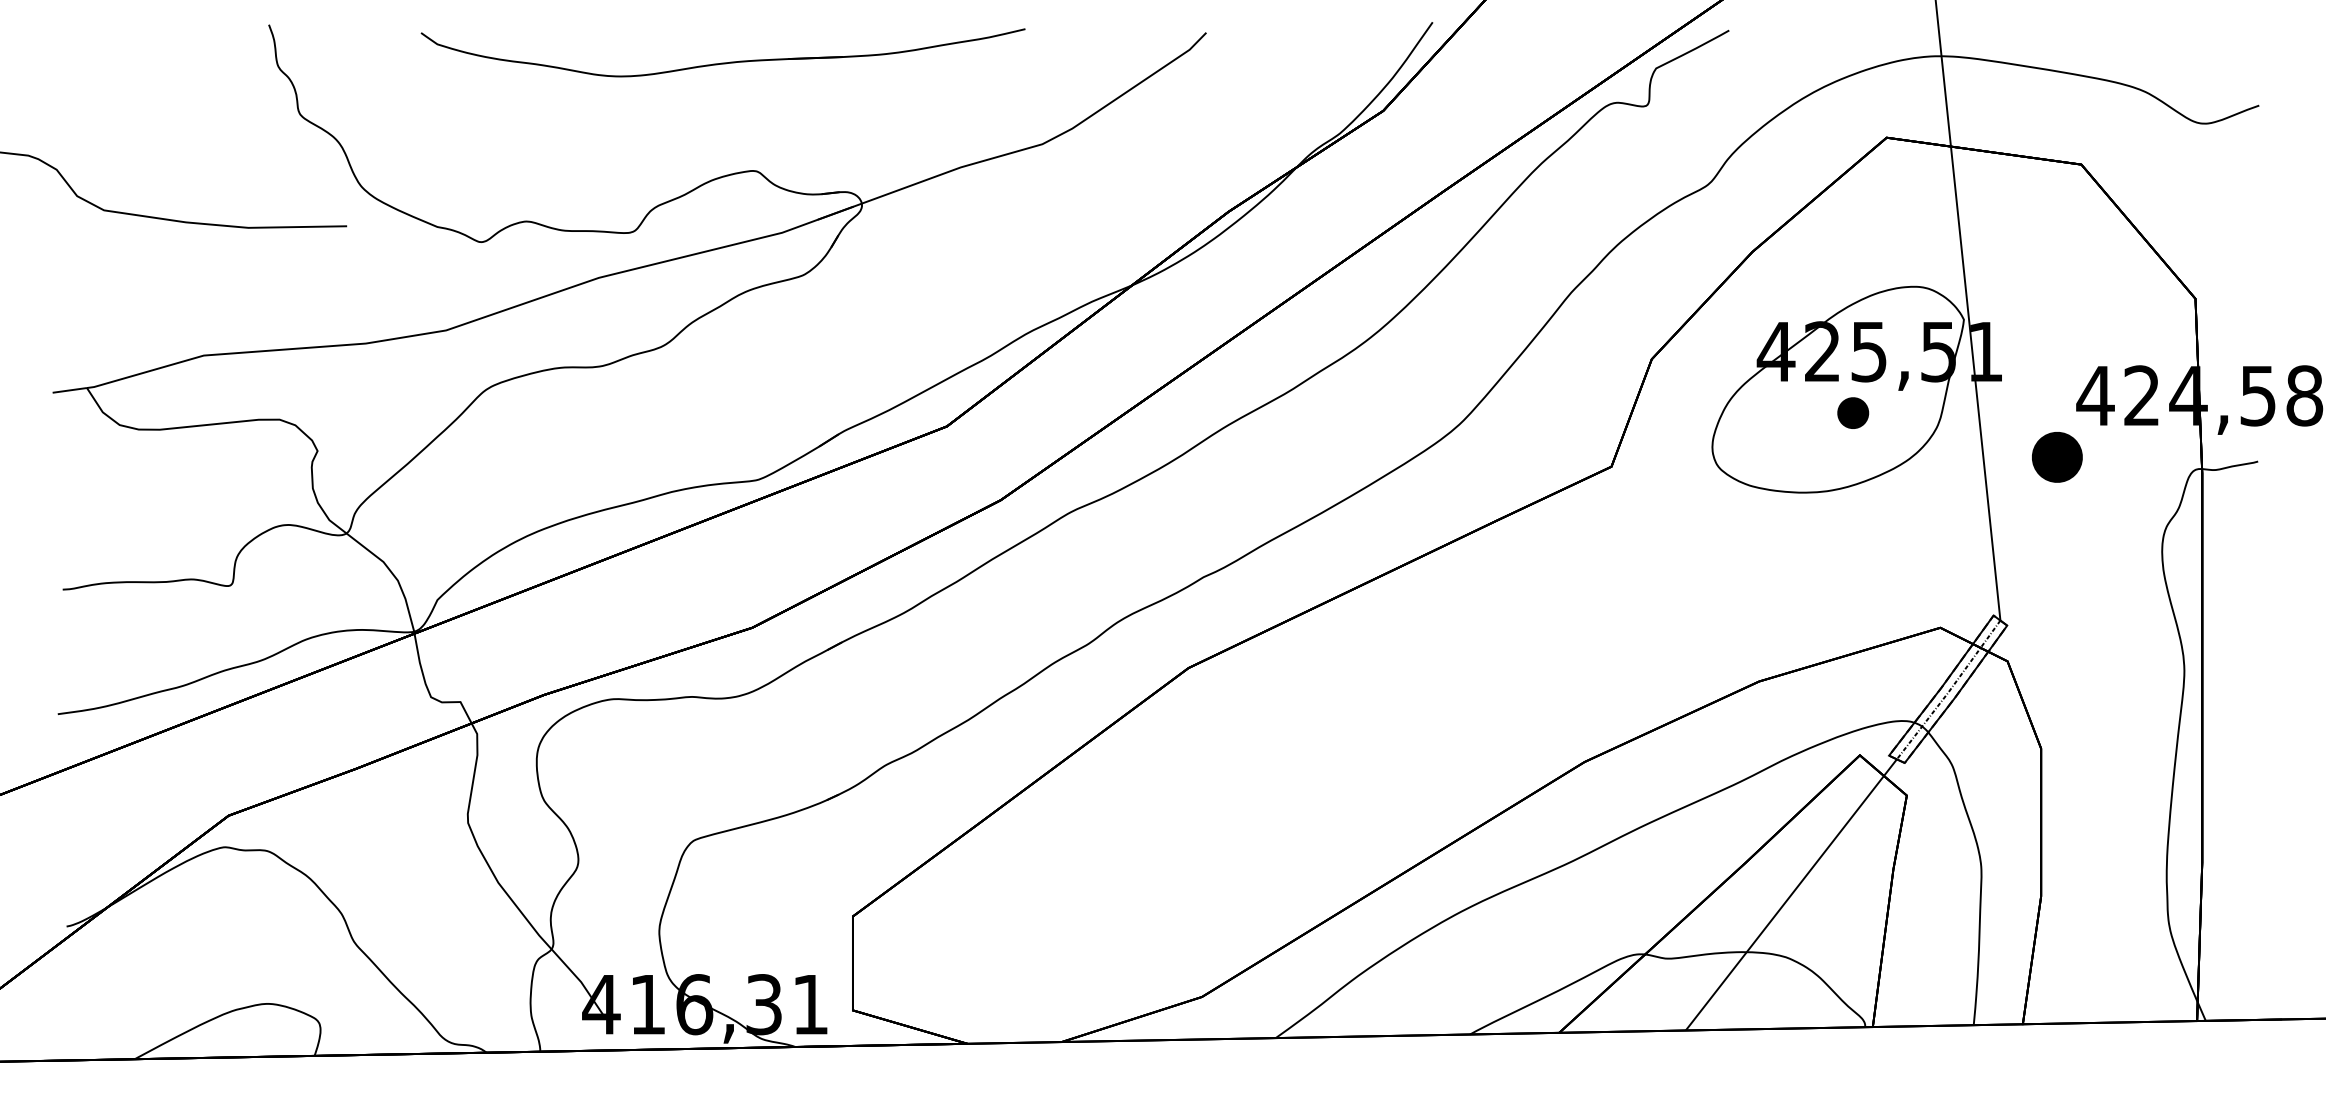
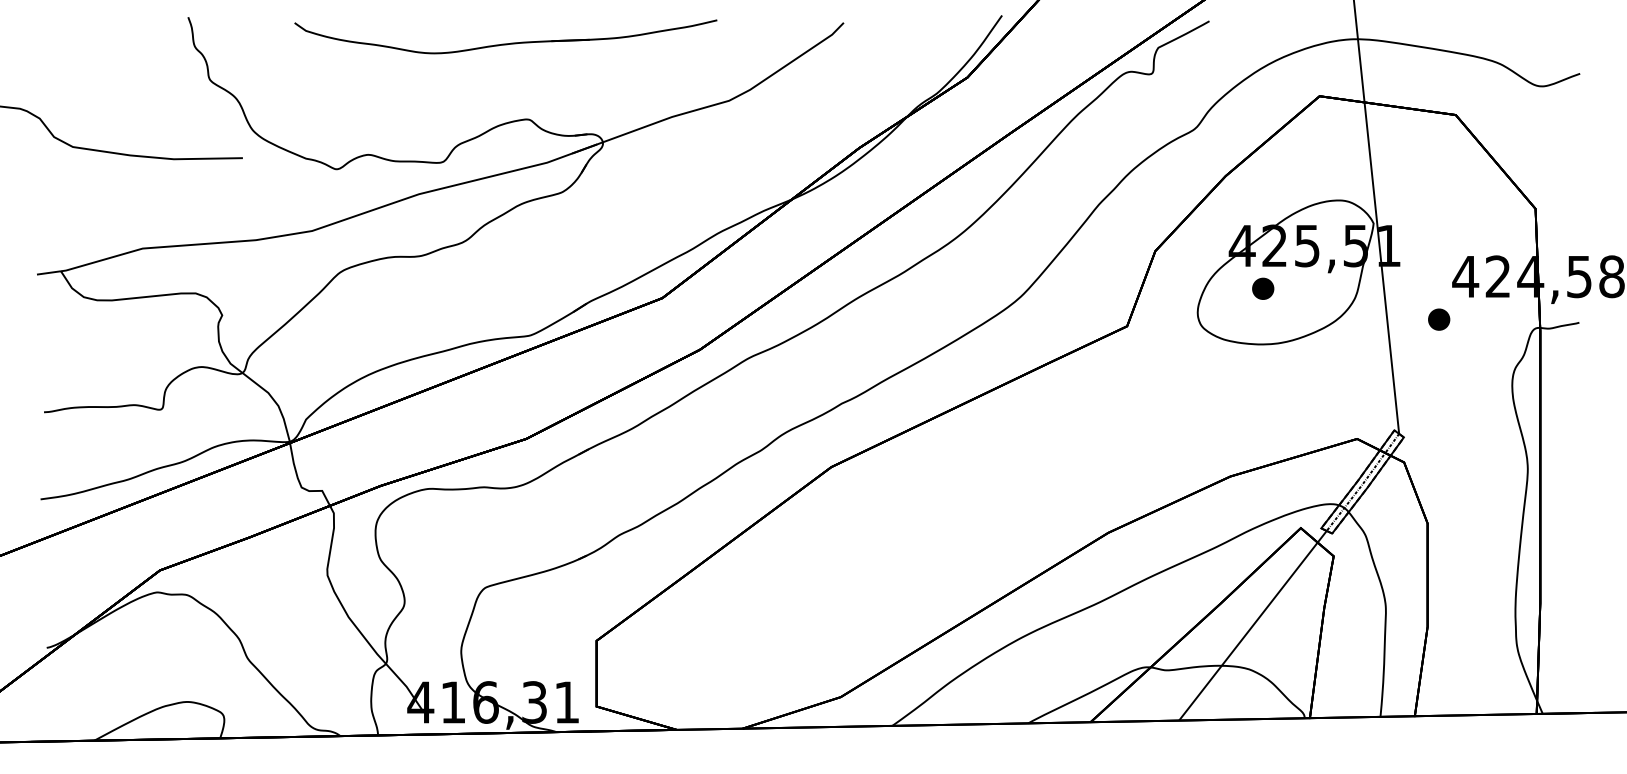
part: (1853, 412) -> (1263, 288), moved
part: (2058, 456) -> (1439, 319), size x0.62

